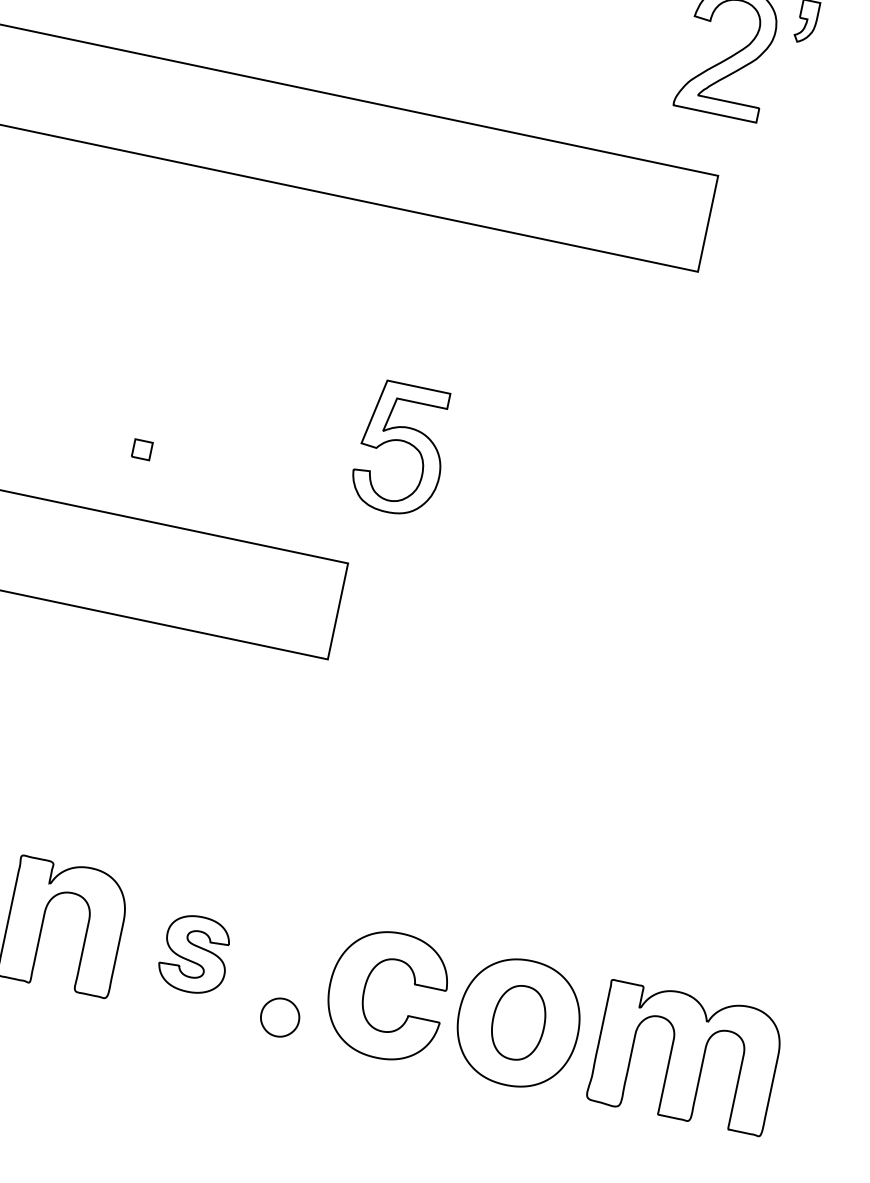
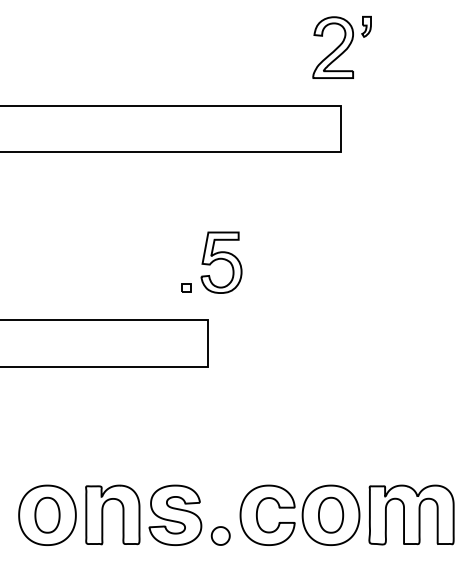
part: (142, 448) -> (186, 287), moved
part: (195, 952) -> (175, 514), size x1.67

